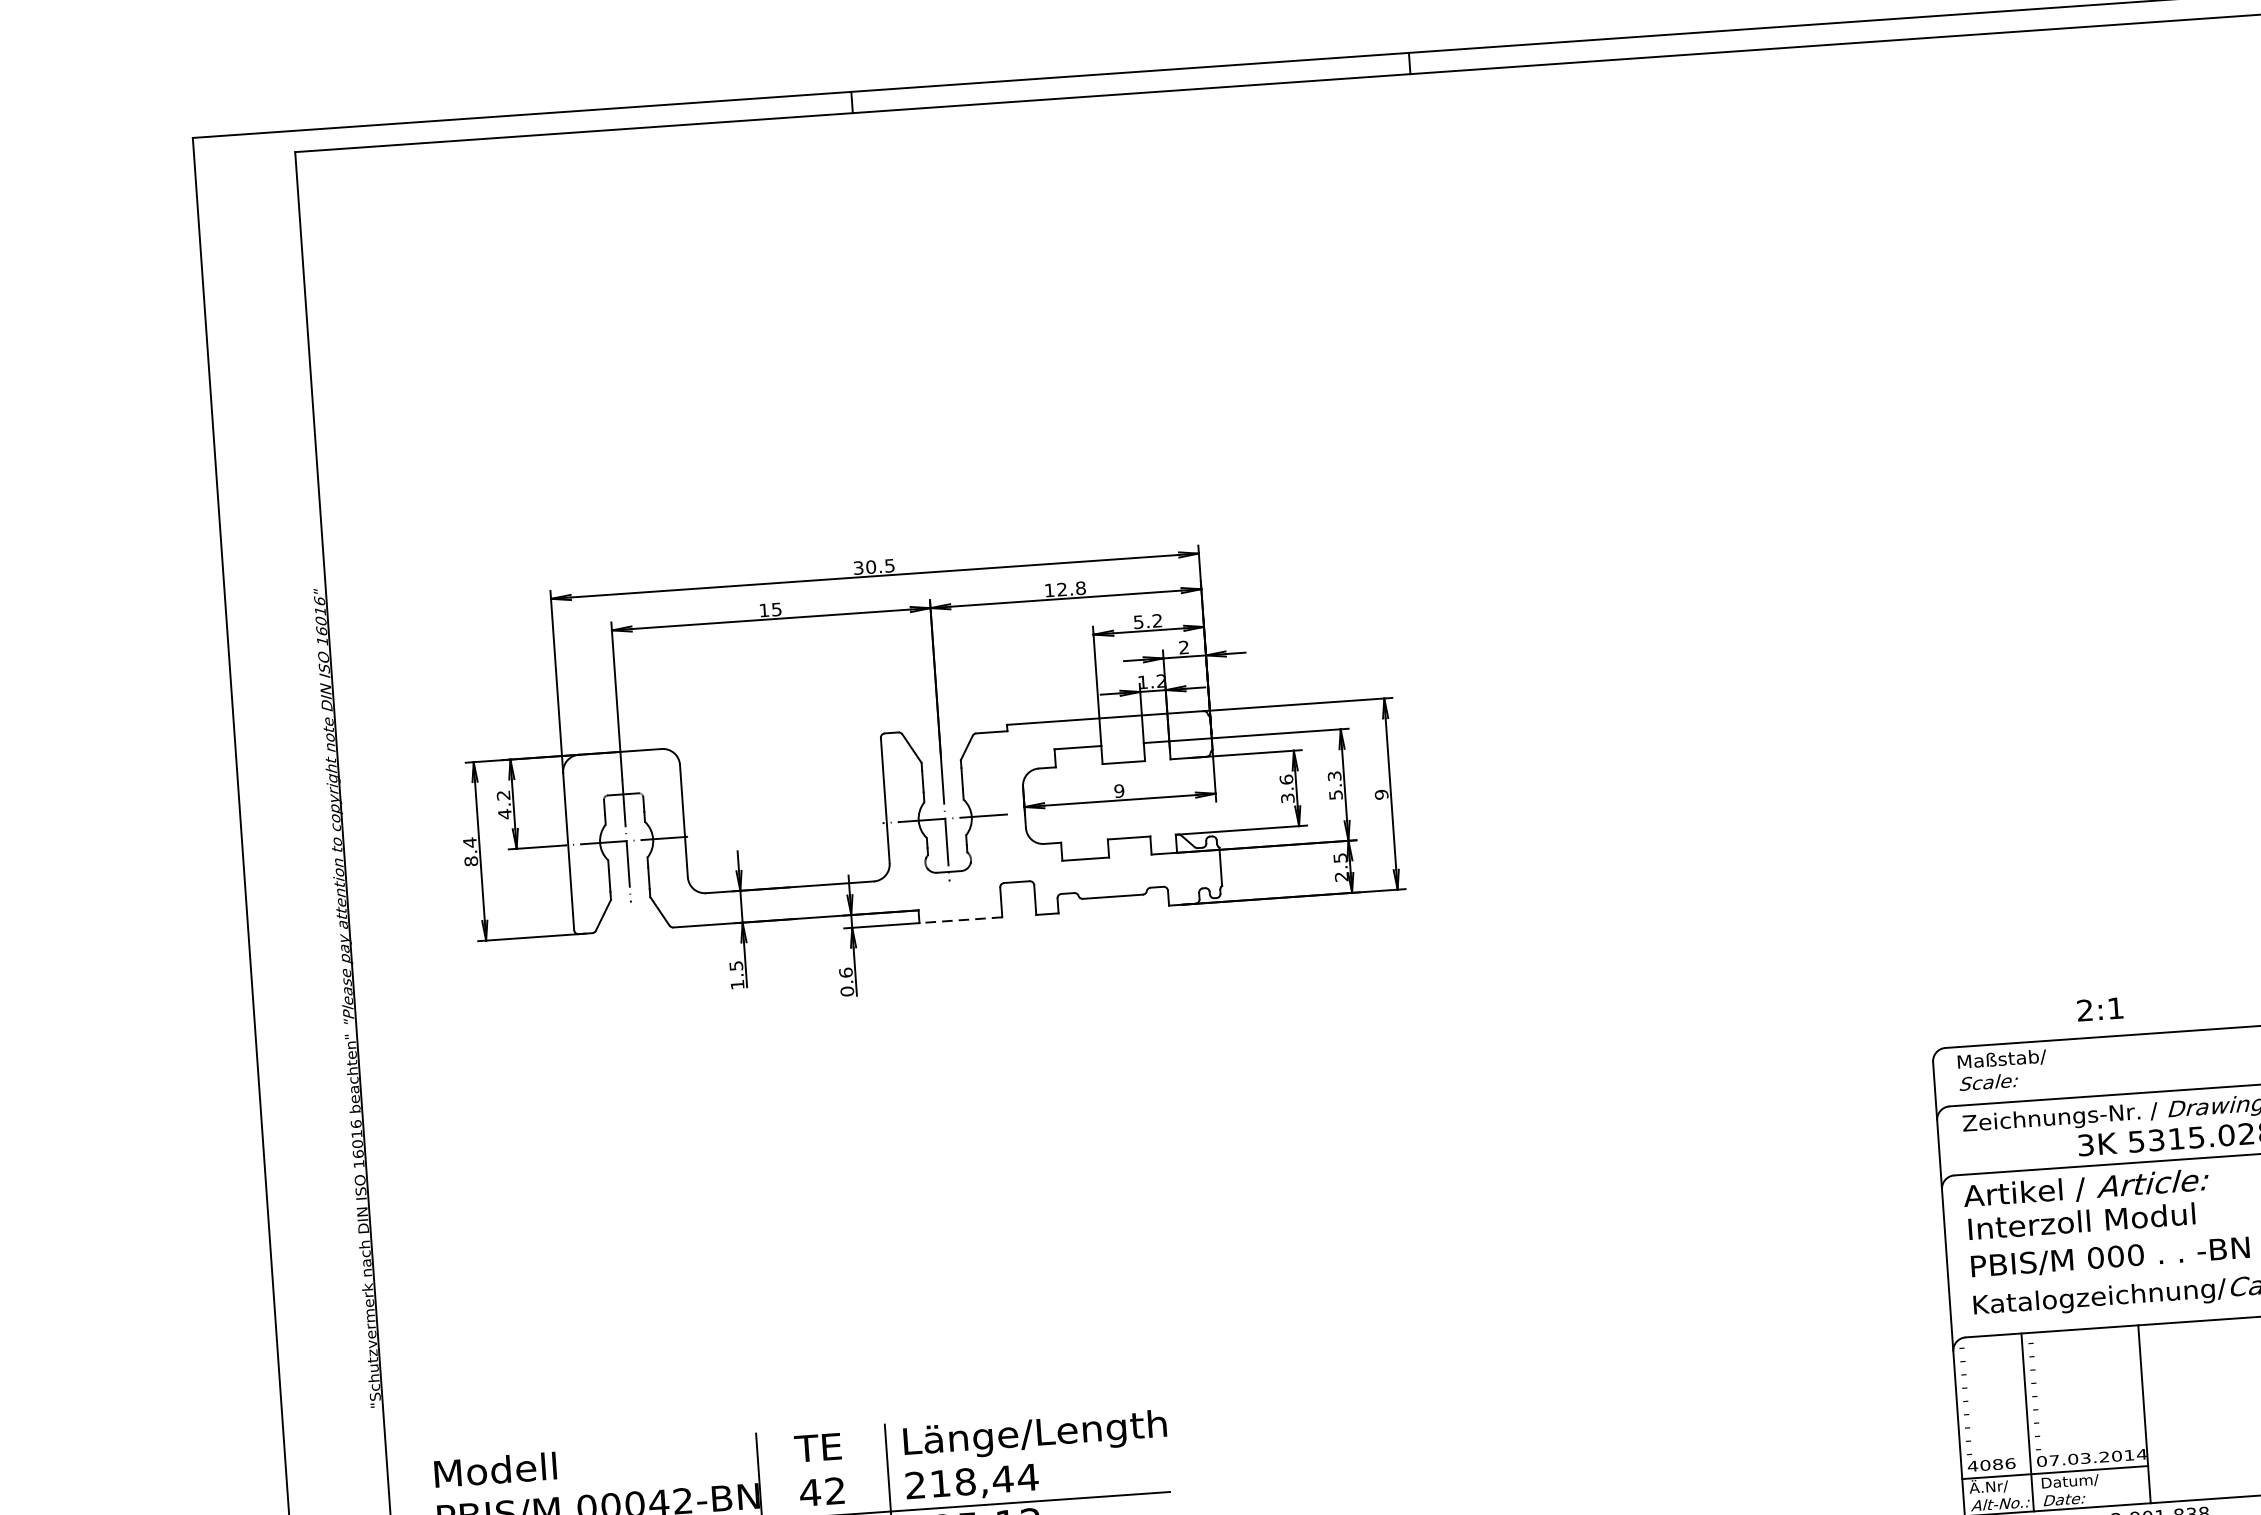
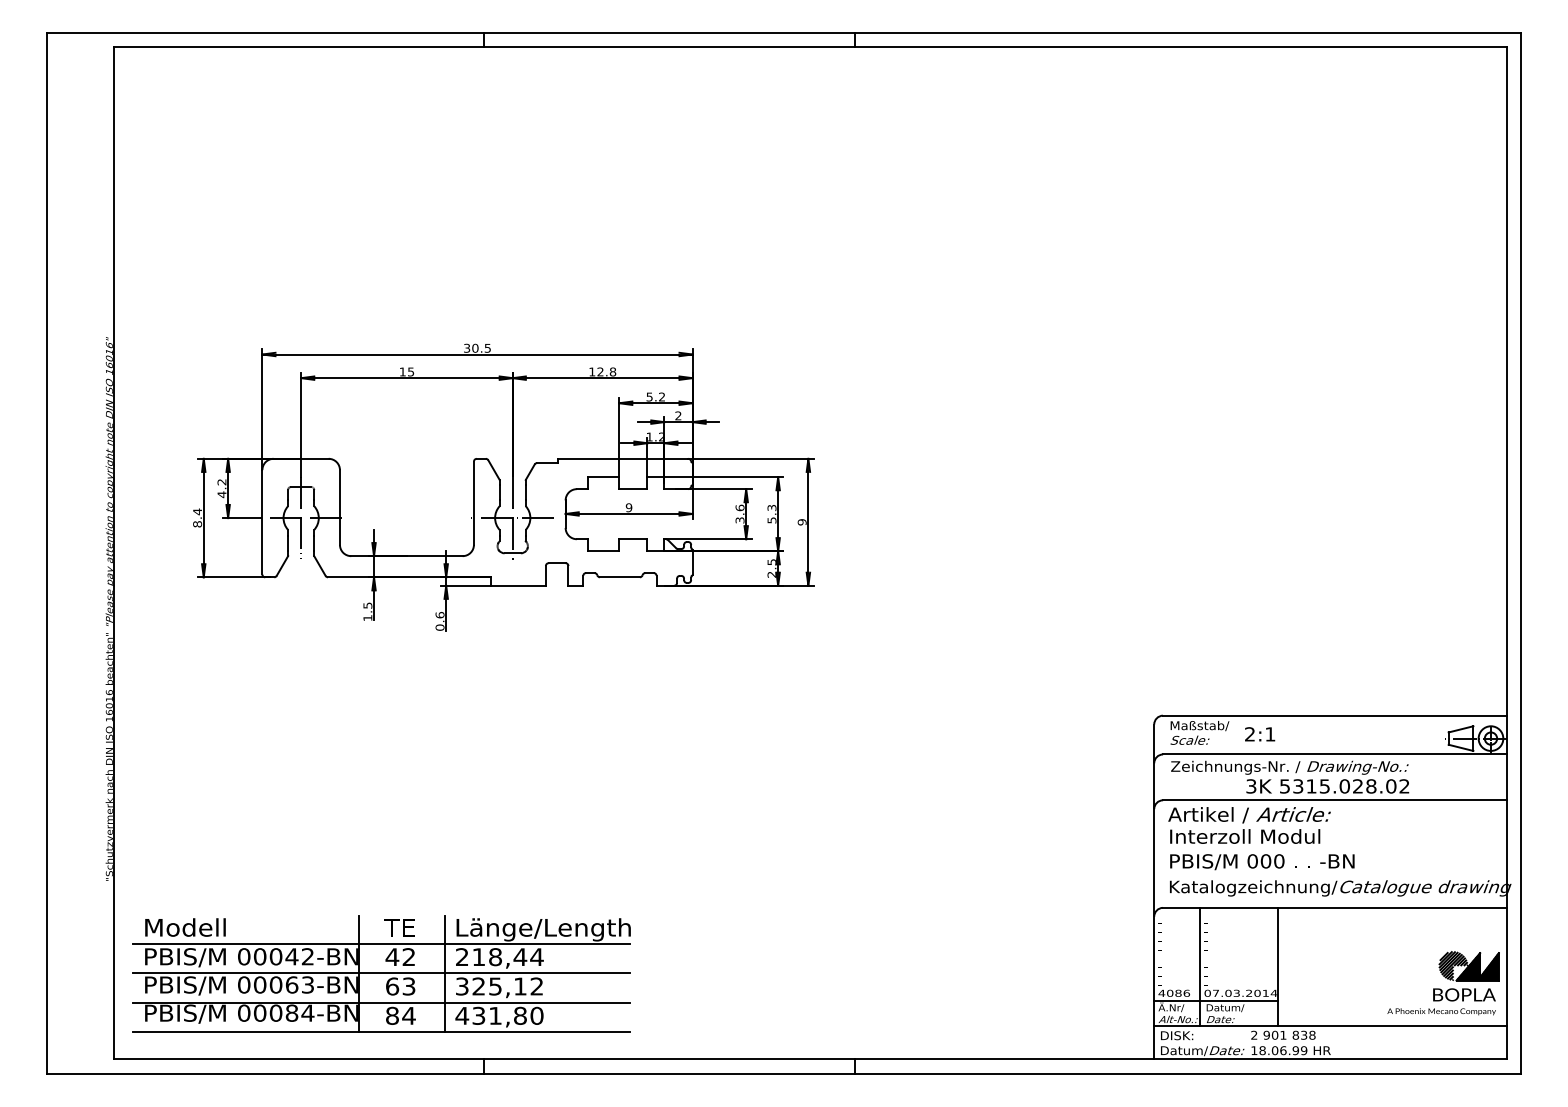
line: (961, 919) -> (518, 585), dashed -> solid
text: (2100, 1009) -> (1260, 734), moved
line: (792, 1473) -> (381, 943), added

